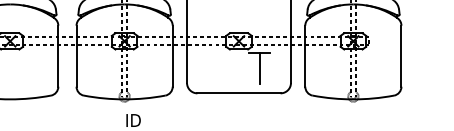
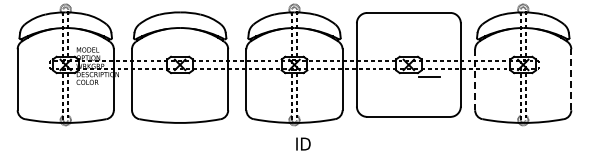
line: (401, 55) -> (571, 79), solid -> dashed
line: (305, 56) -> (475, 80), solid -> dashed
line: (259, 67) -> (429, 91), removed

